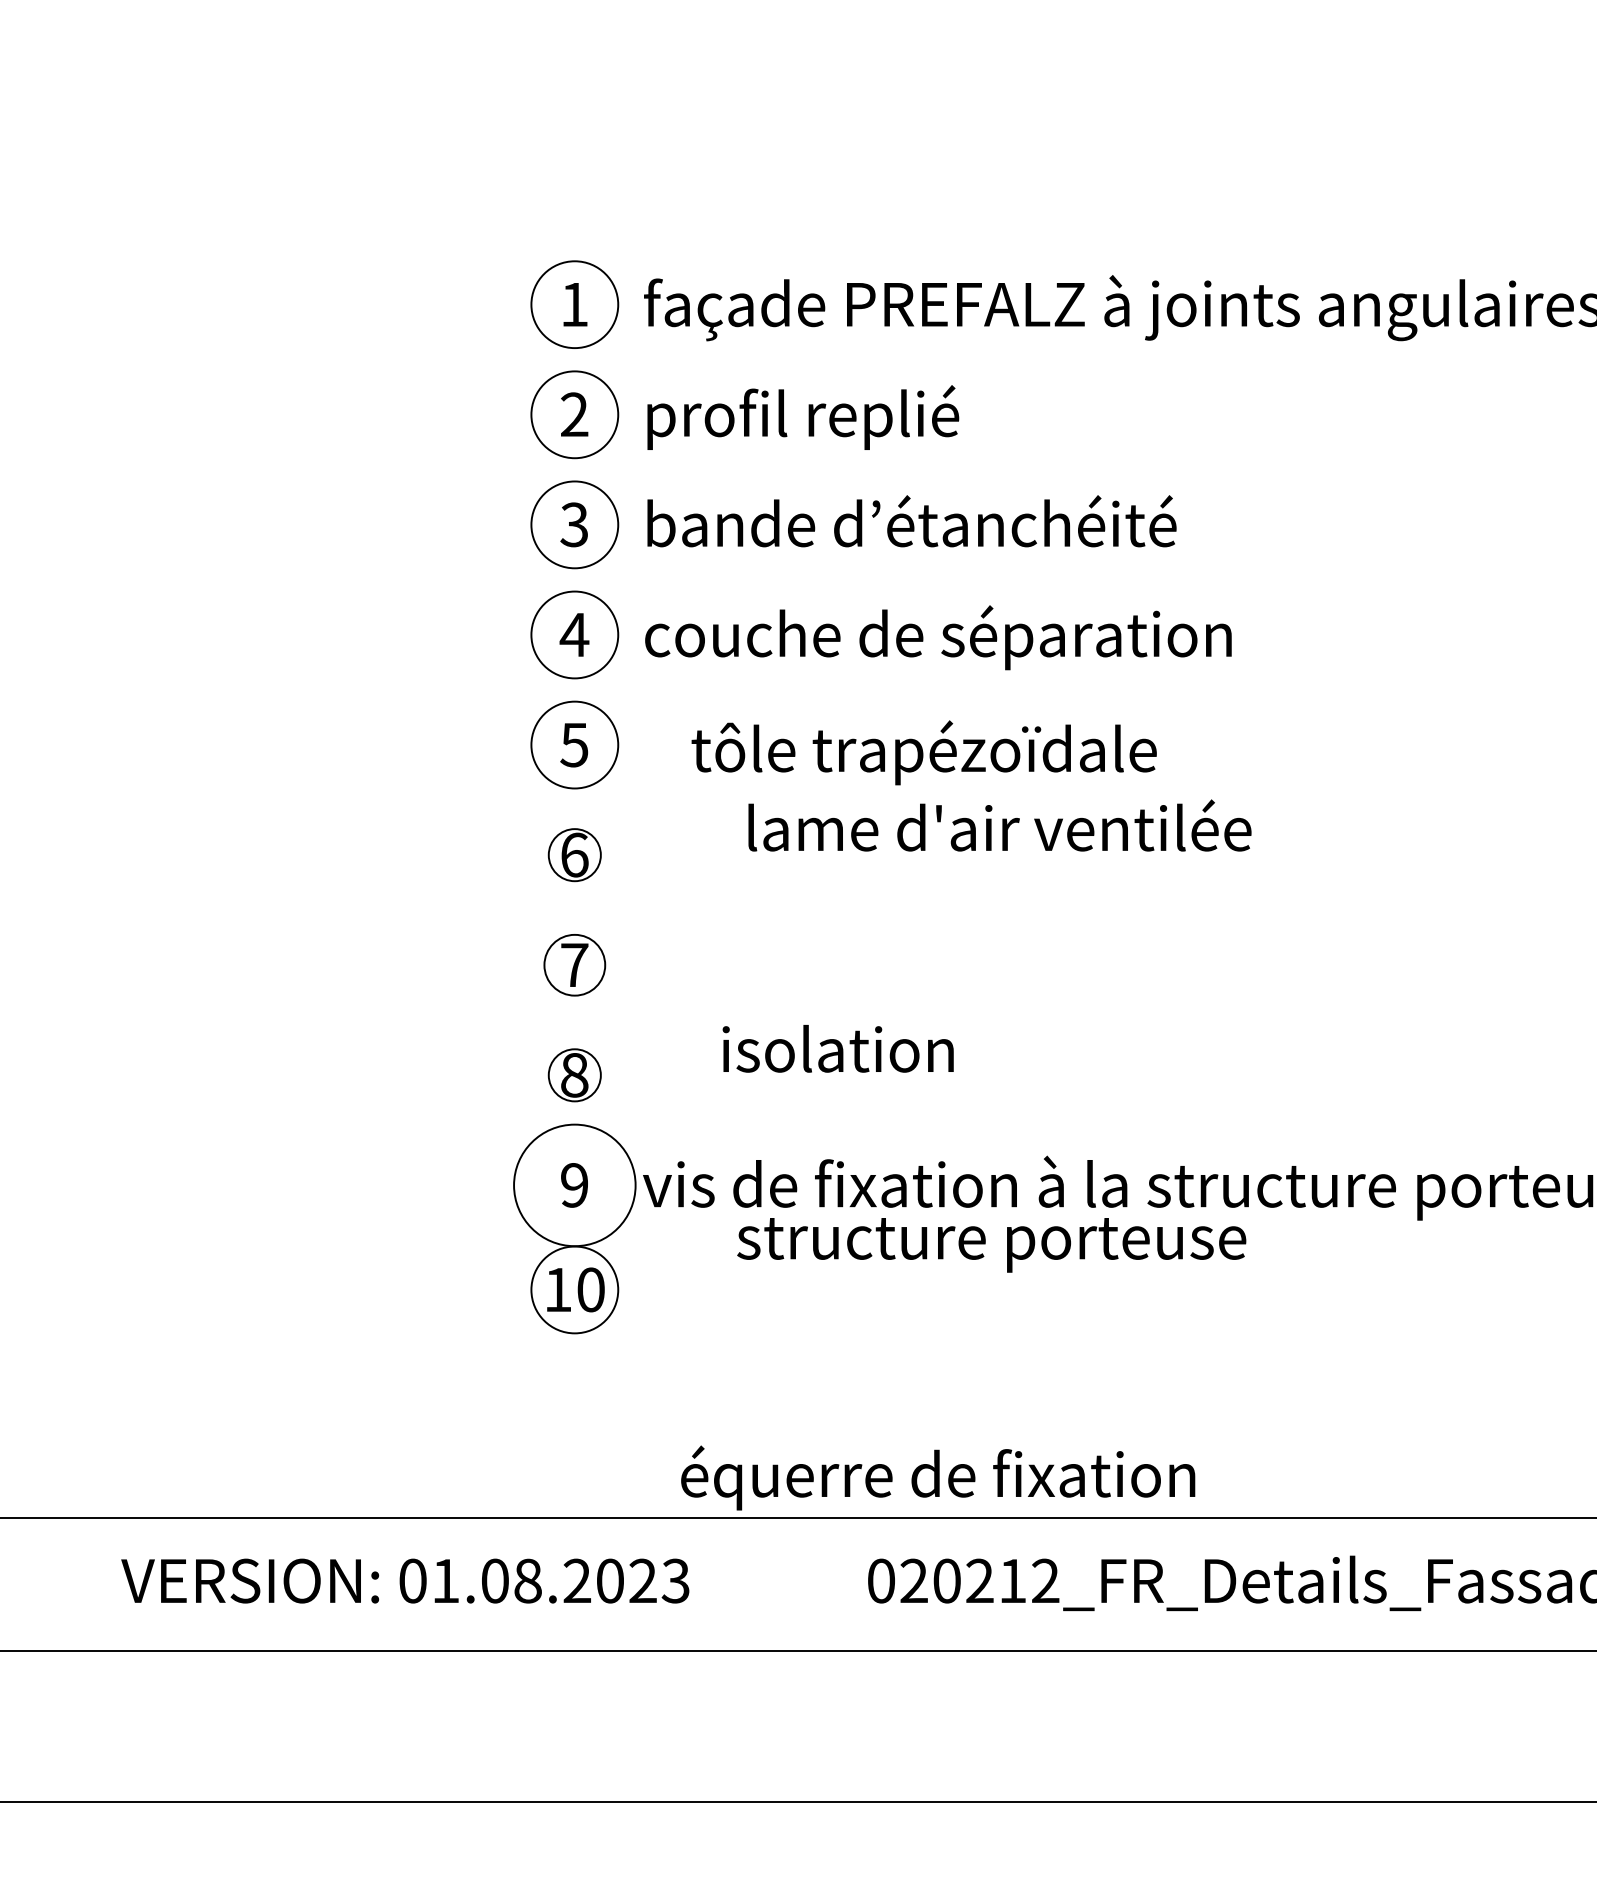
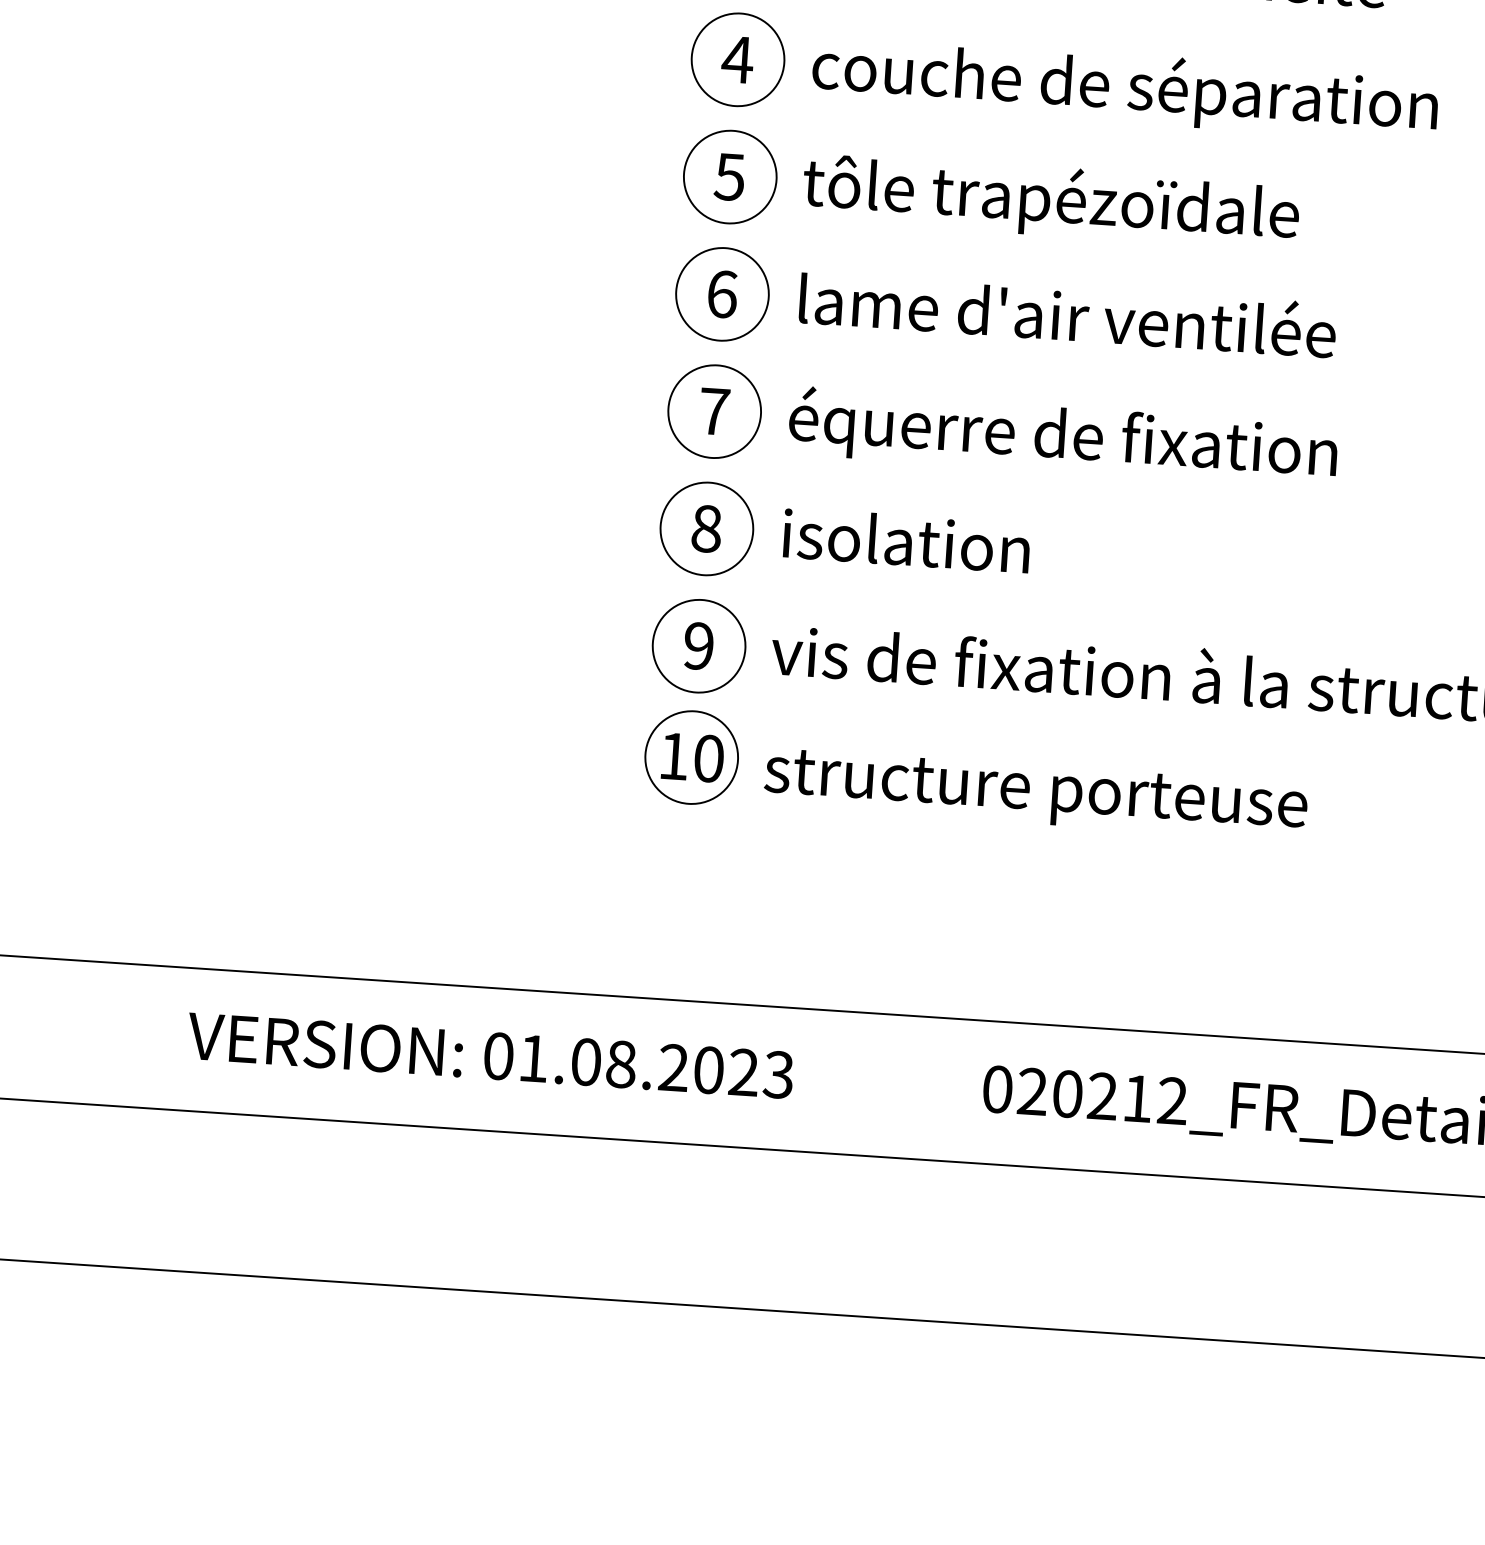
text: (923, 752) -> (1050, 200), moved
text: (999, 825) -> (1067, 313), moved
circle: (574, 854) -> (722, 293), size x1.67
circle: (574, 964) -> (714, 410), size x1.43
text: (837, 1048) -> (905, 540), moved
circle: (574, 1074) -> (706, 528), size x1.67
circle: (574, 1185) -> (698, 646), size x0.71
text: (991, 1245) -> (1035, 794), moved
text: (938, 1477) -> (1063, 437), moved

